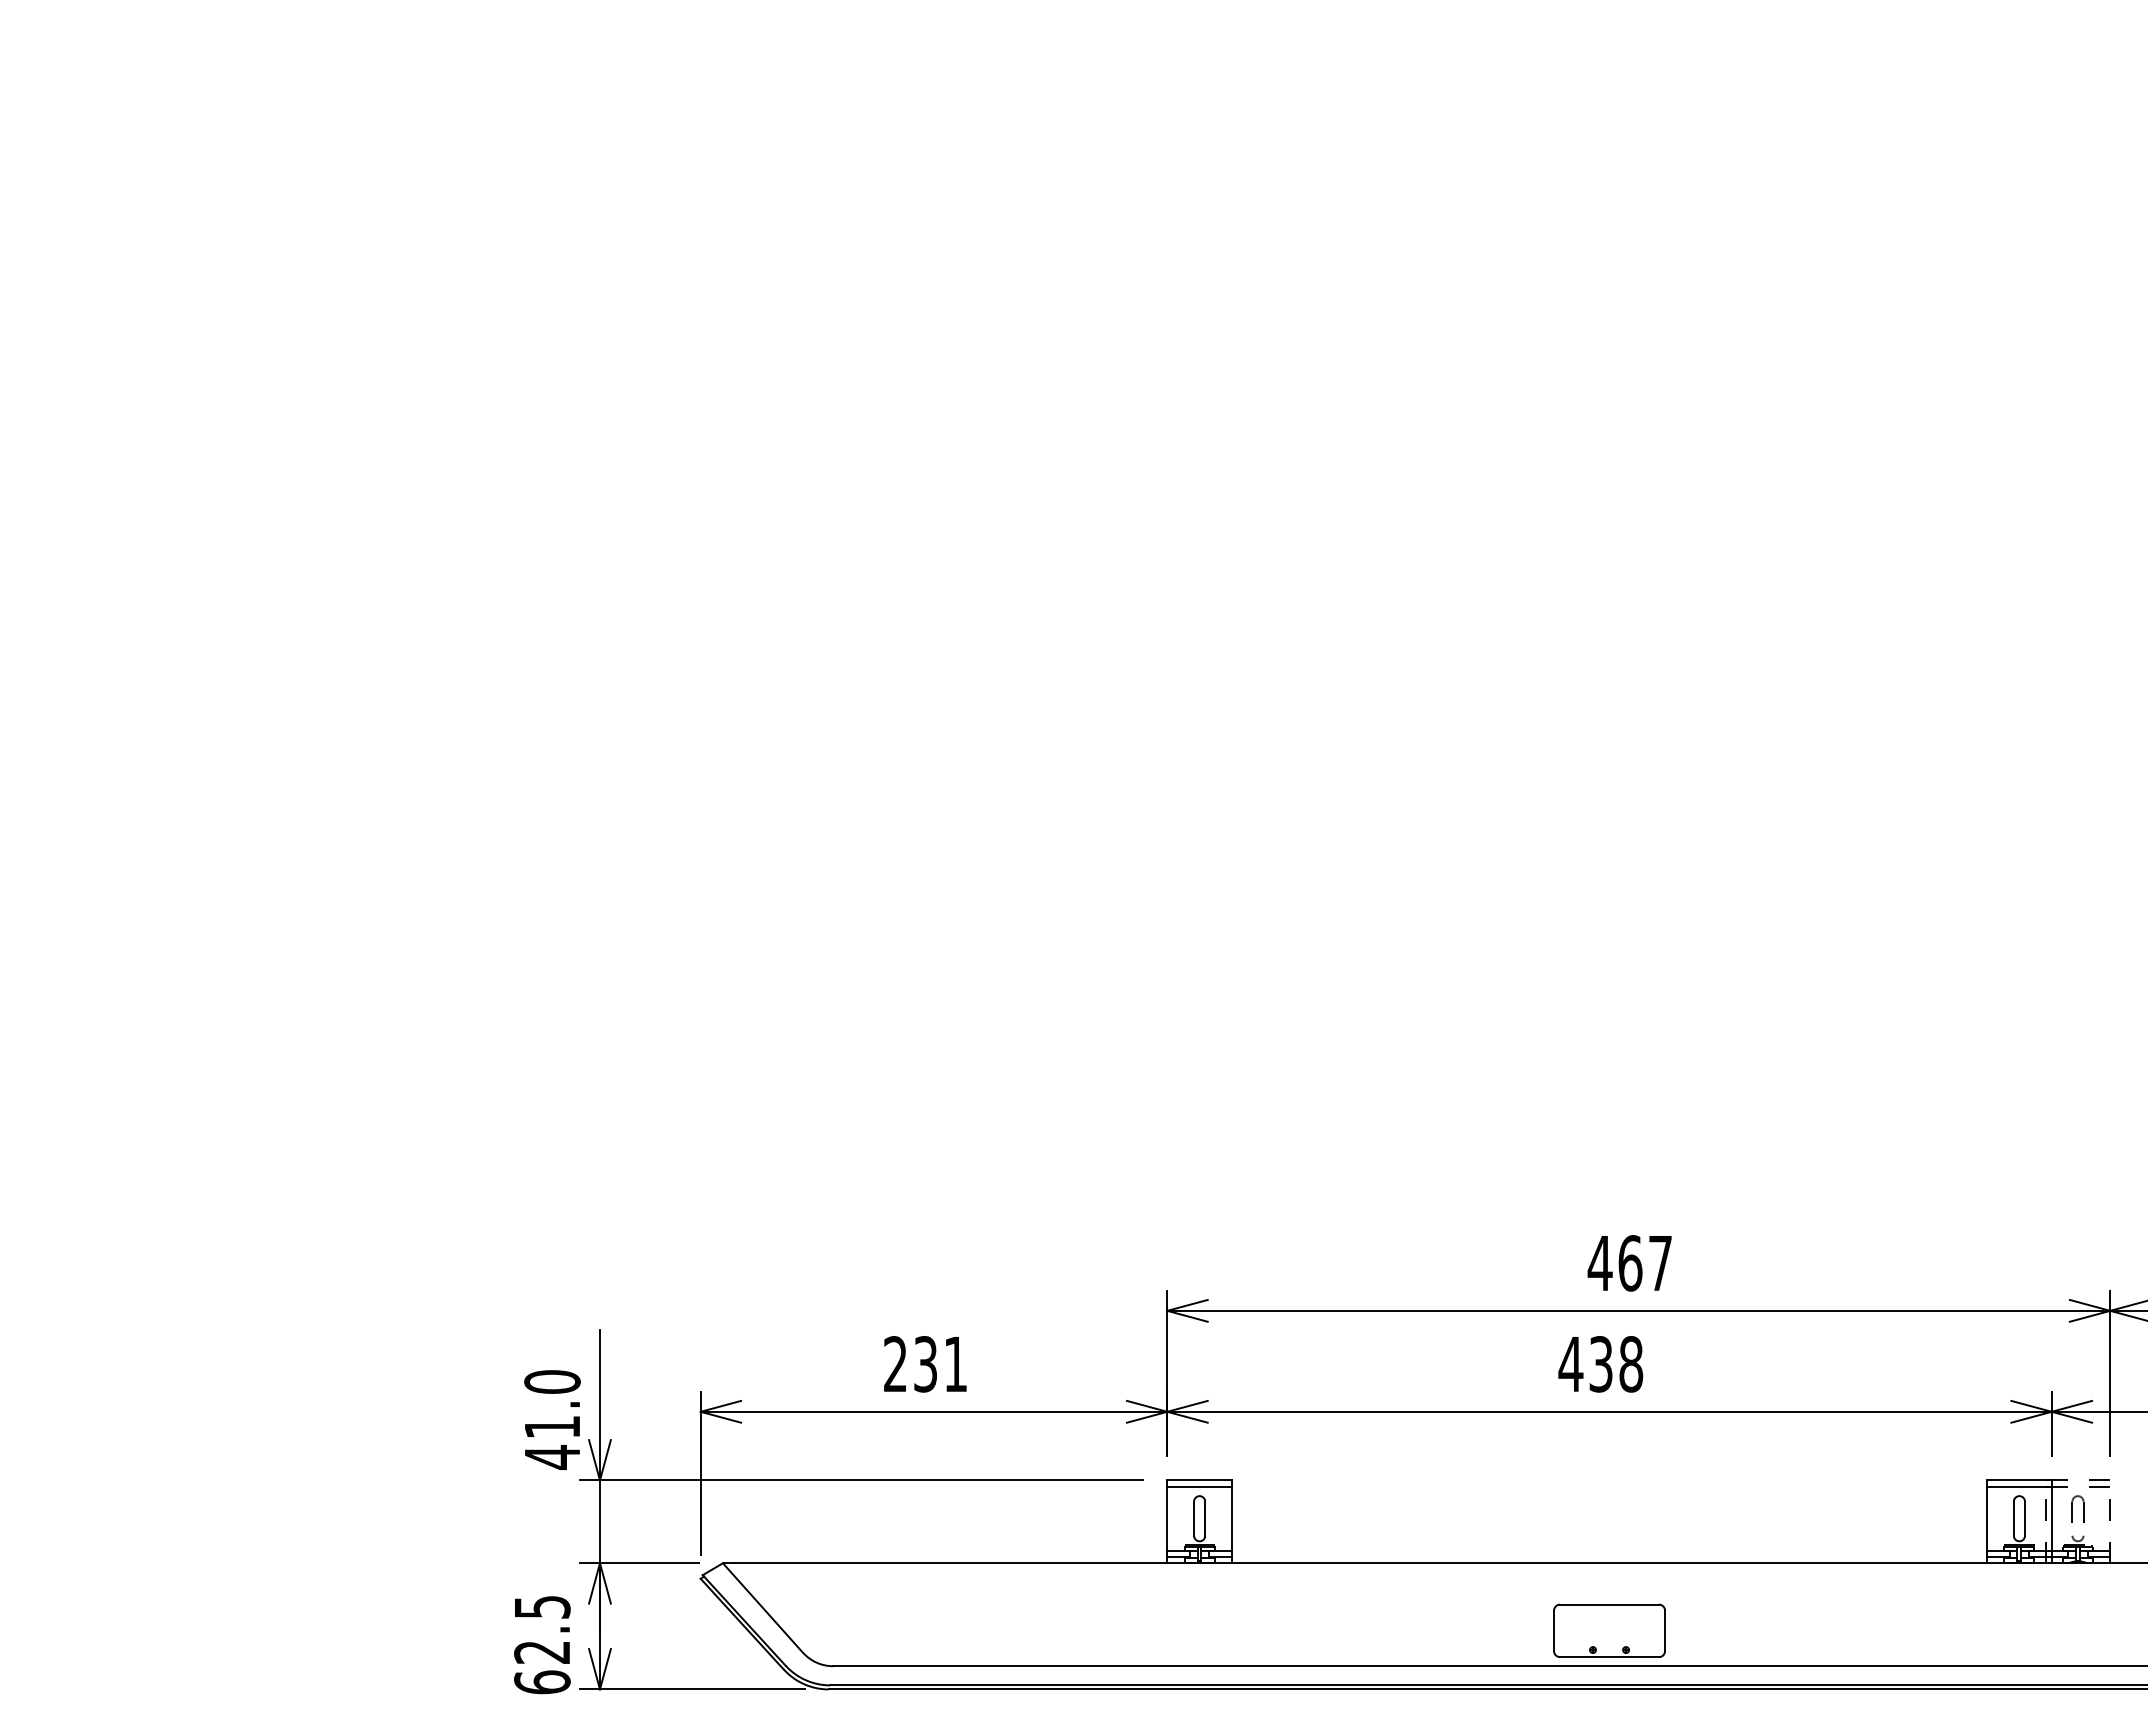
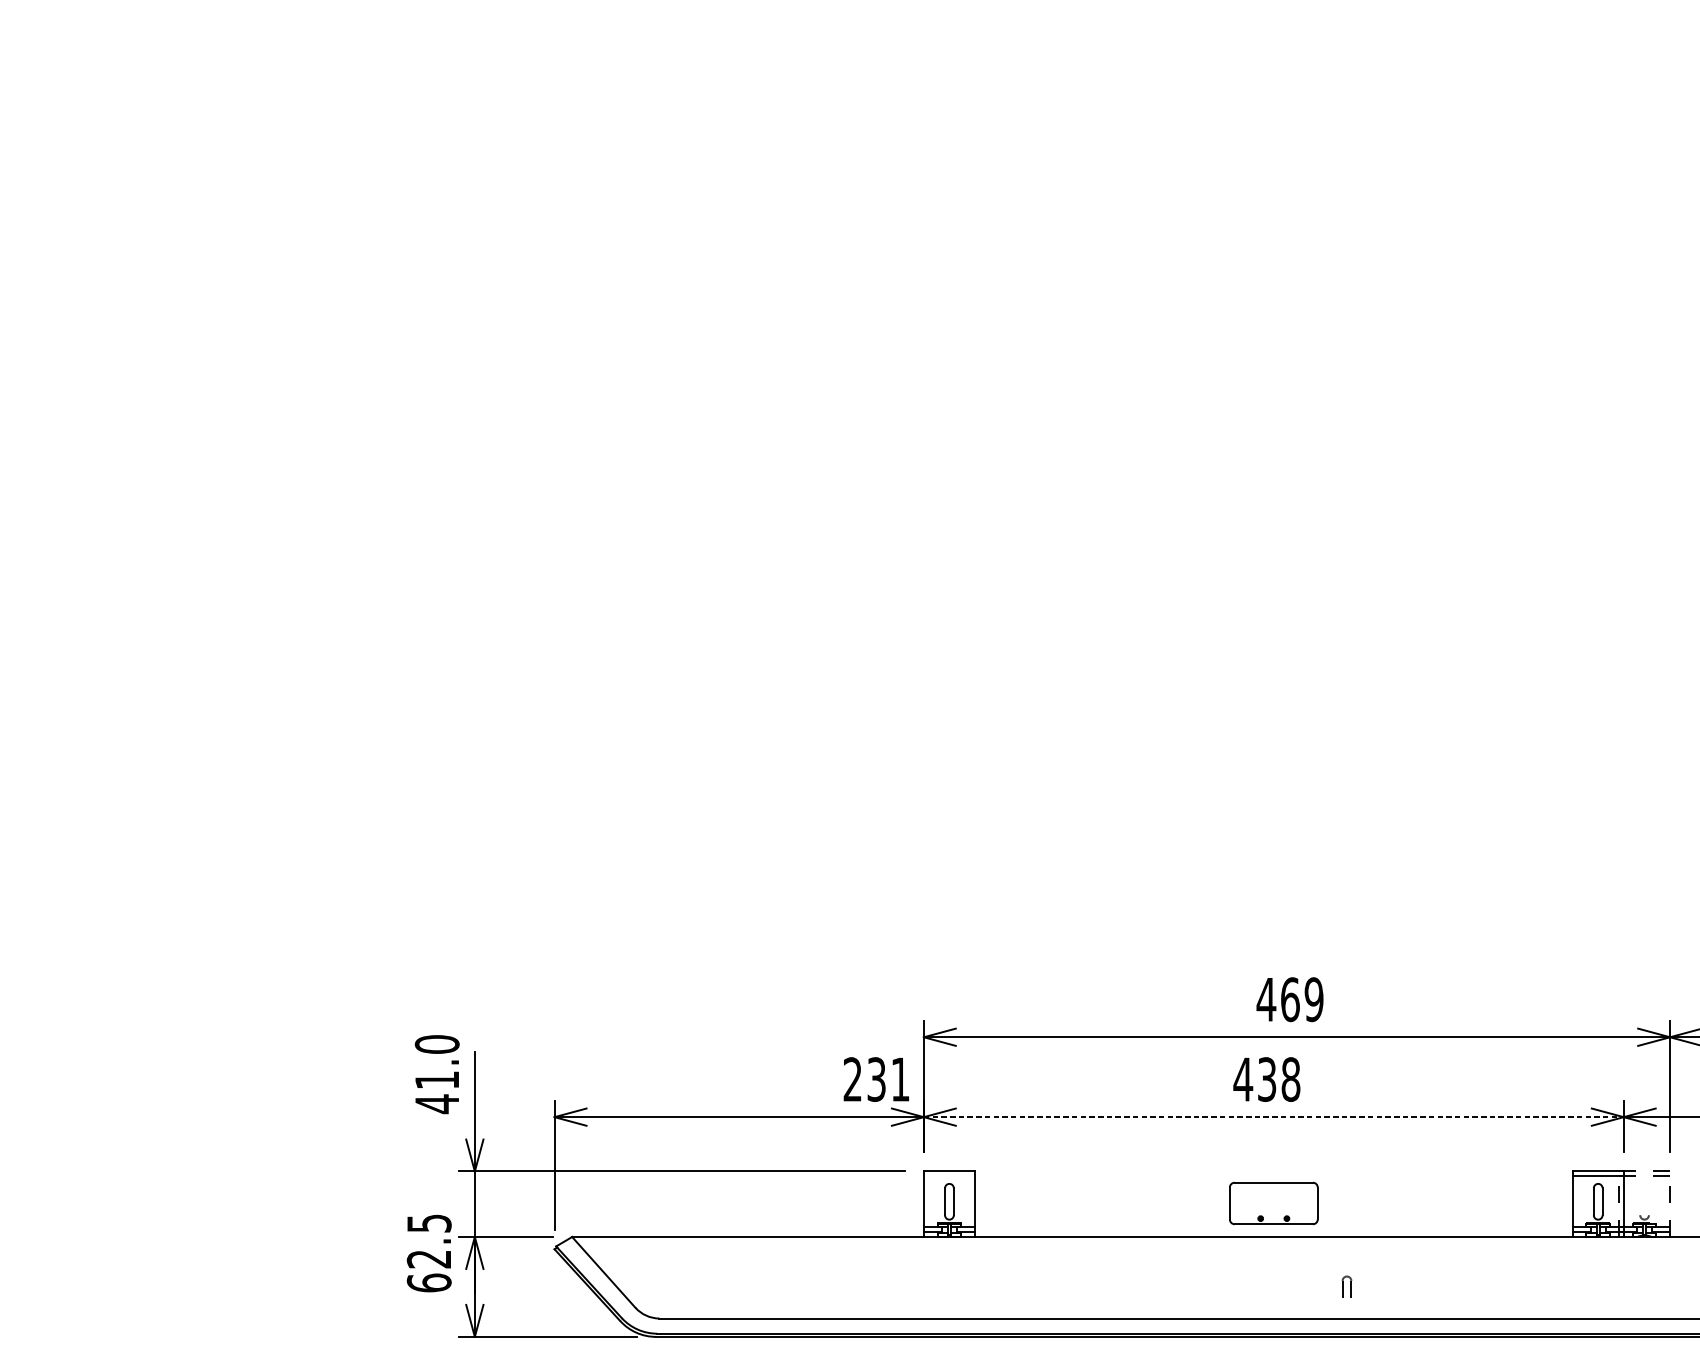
text: (1660, 1263) -> (1314, 999), 467 -> 469
text: (925, 1364) -> (876, 1079), moved
line: (1610, 1411) -> (1274, 1116), solid -> dashed
text: (552, 1419) -> (437, 1074), moved
line: (1199, 1486) -> (949, 1176), removed
part: (2077, 1508) -> (1346, 1286), moved
part: (1609, 1630) -> (1273, 1203), moved
text: (542, 1645) -> (429, 1253), moved

